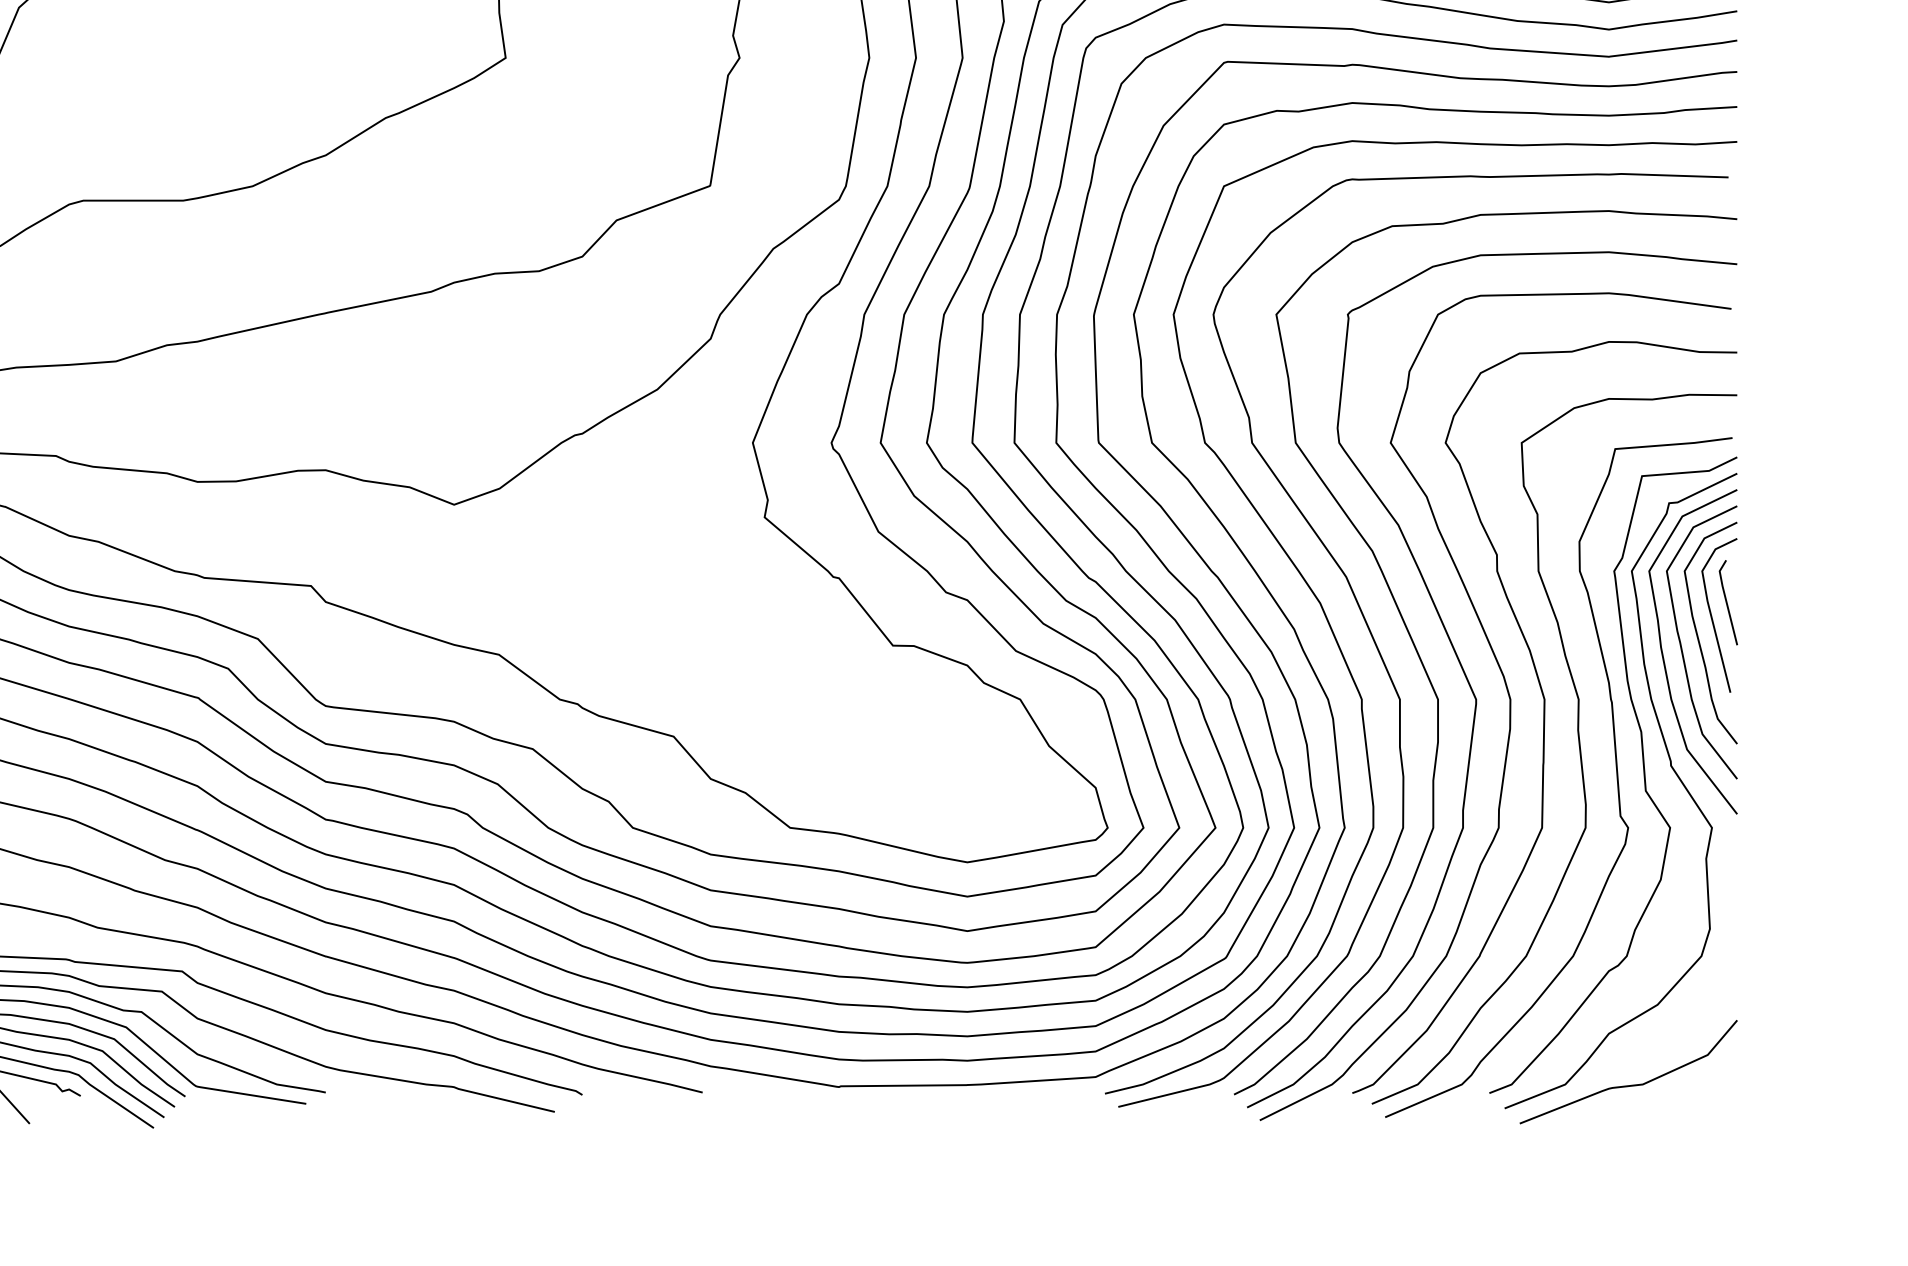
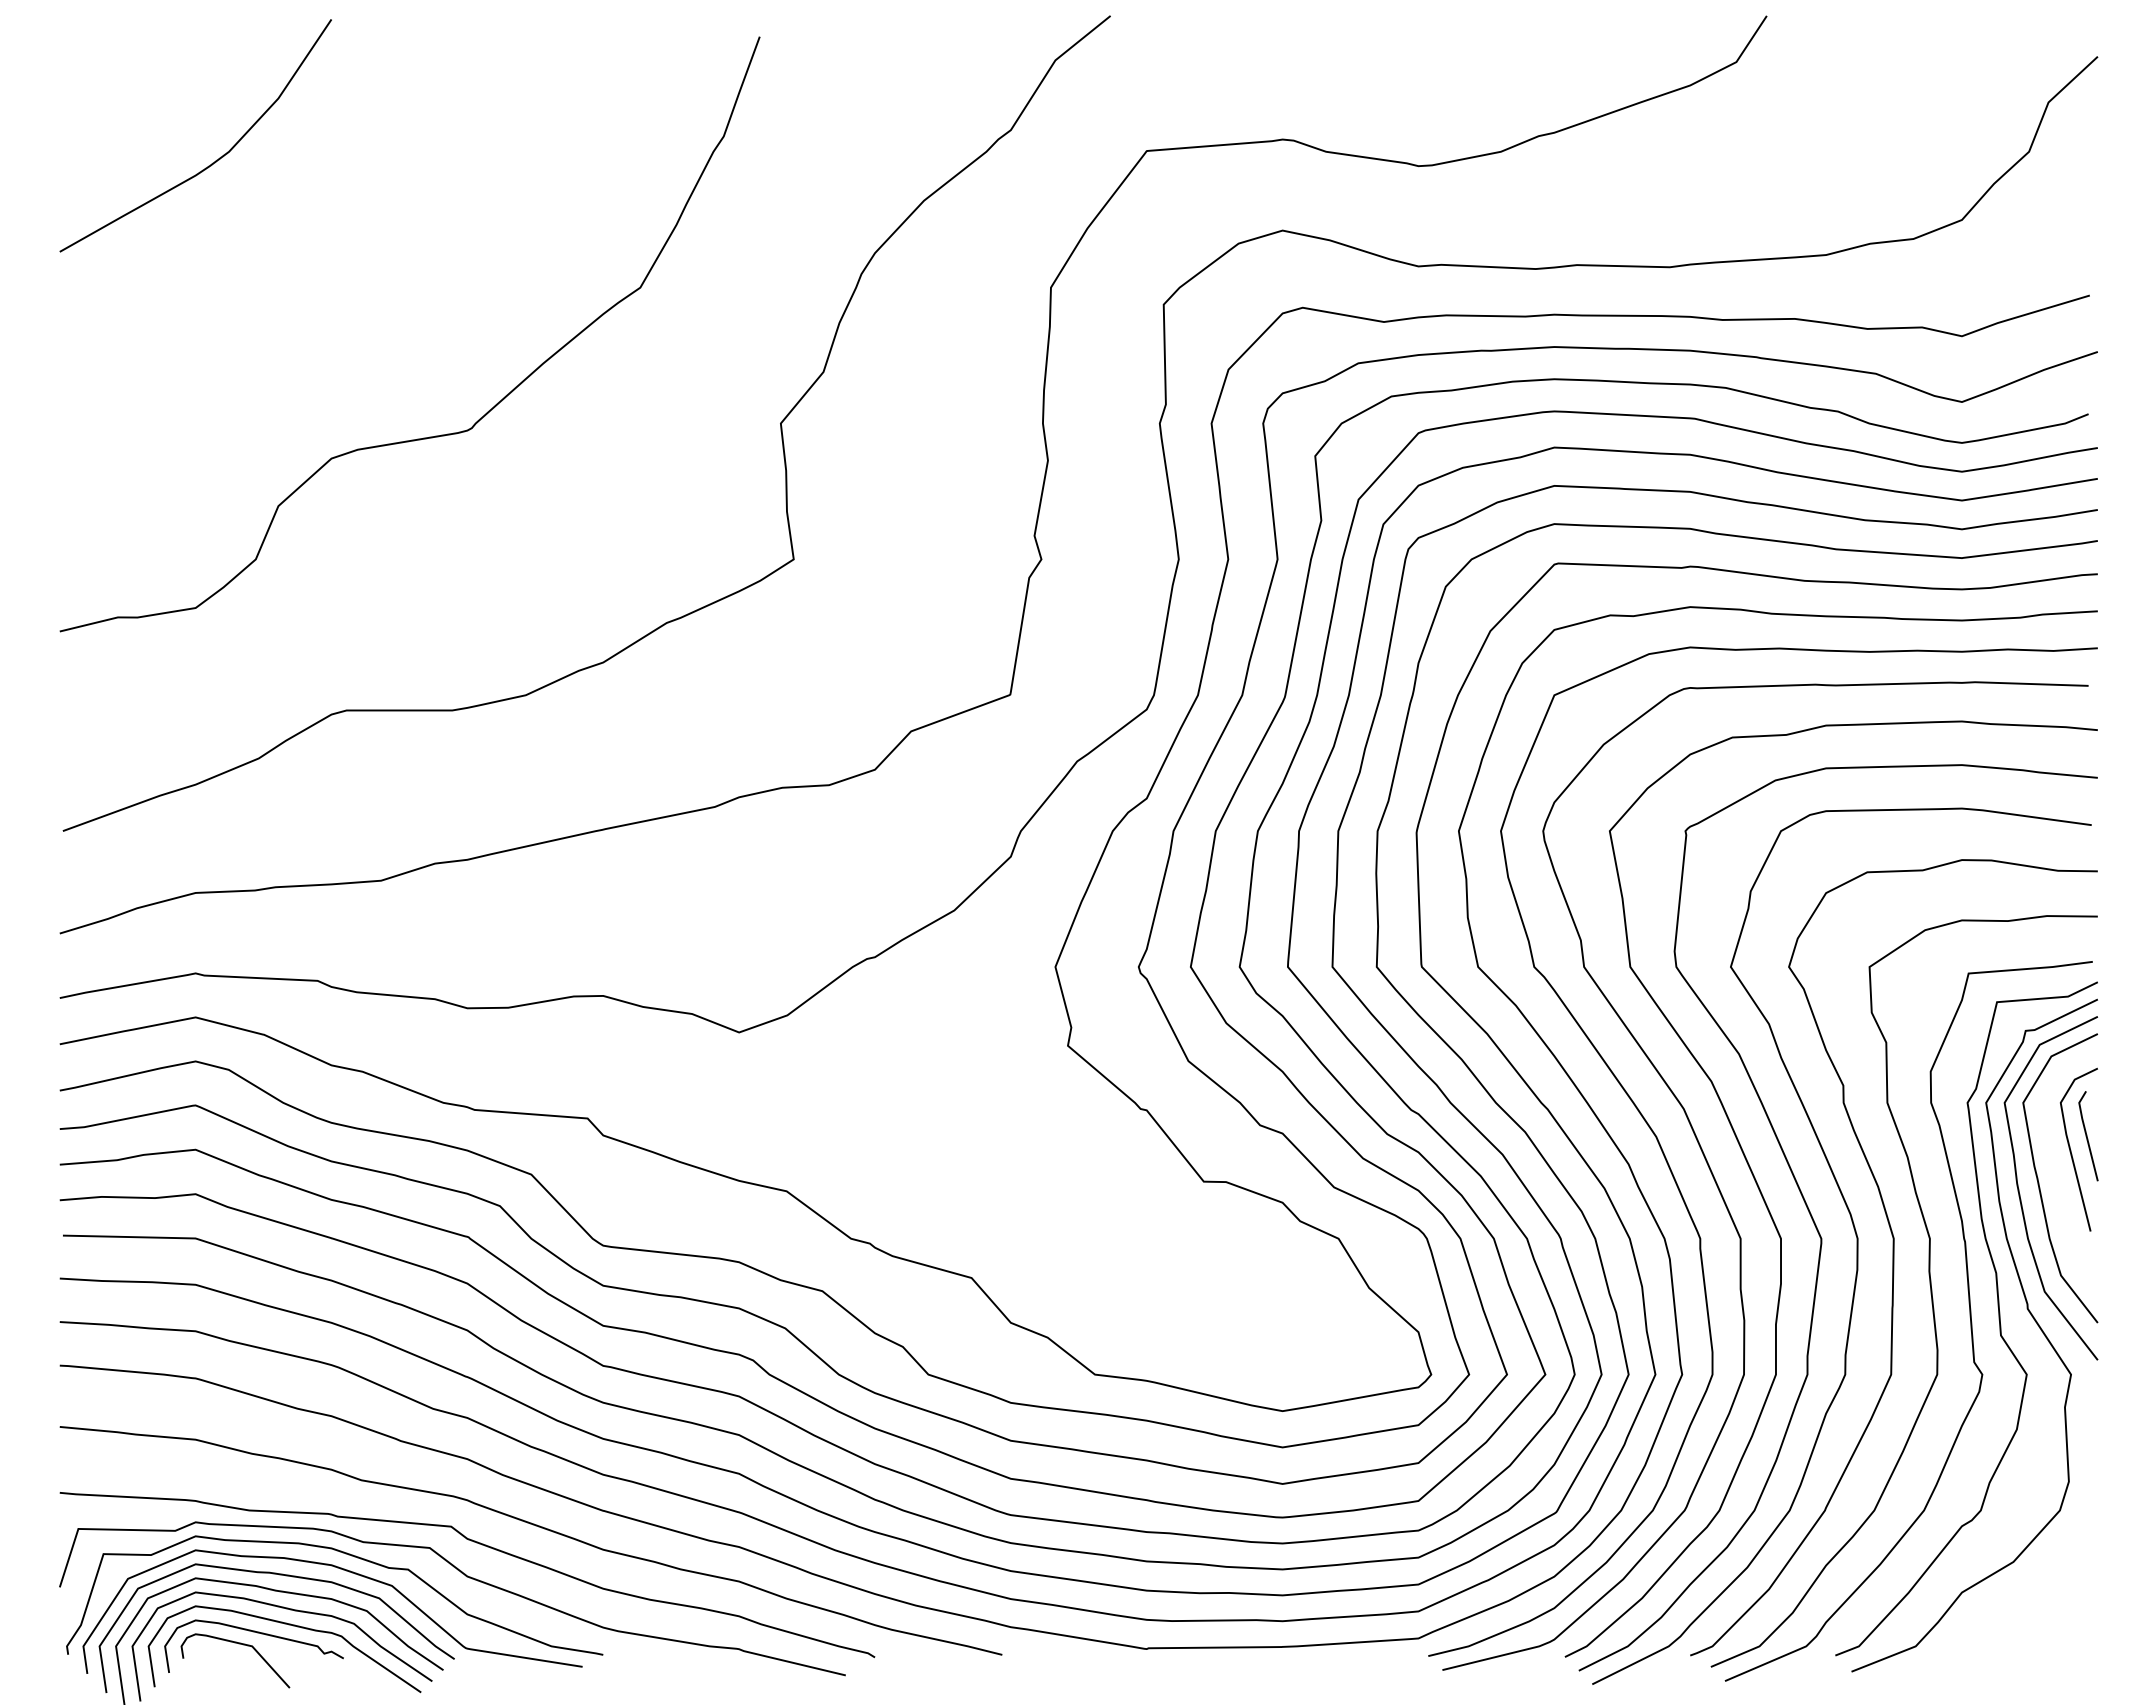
curve: (1699, 637) -> (2057, 1173), removed
curve: (1631, 1084) -> (1985, 1646), removed

